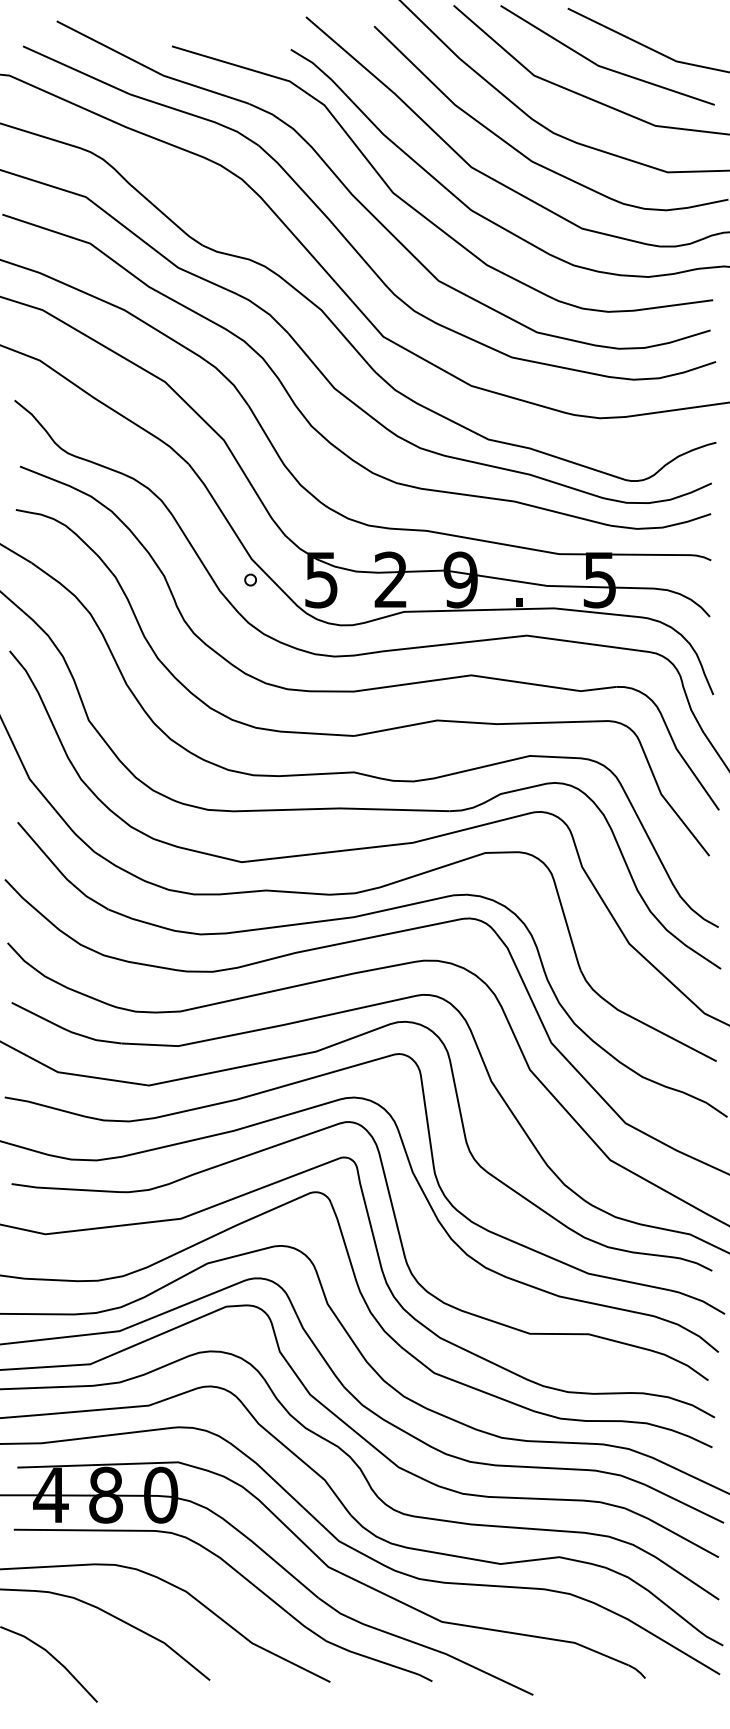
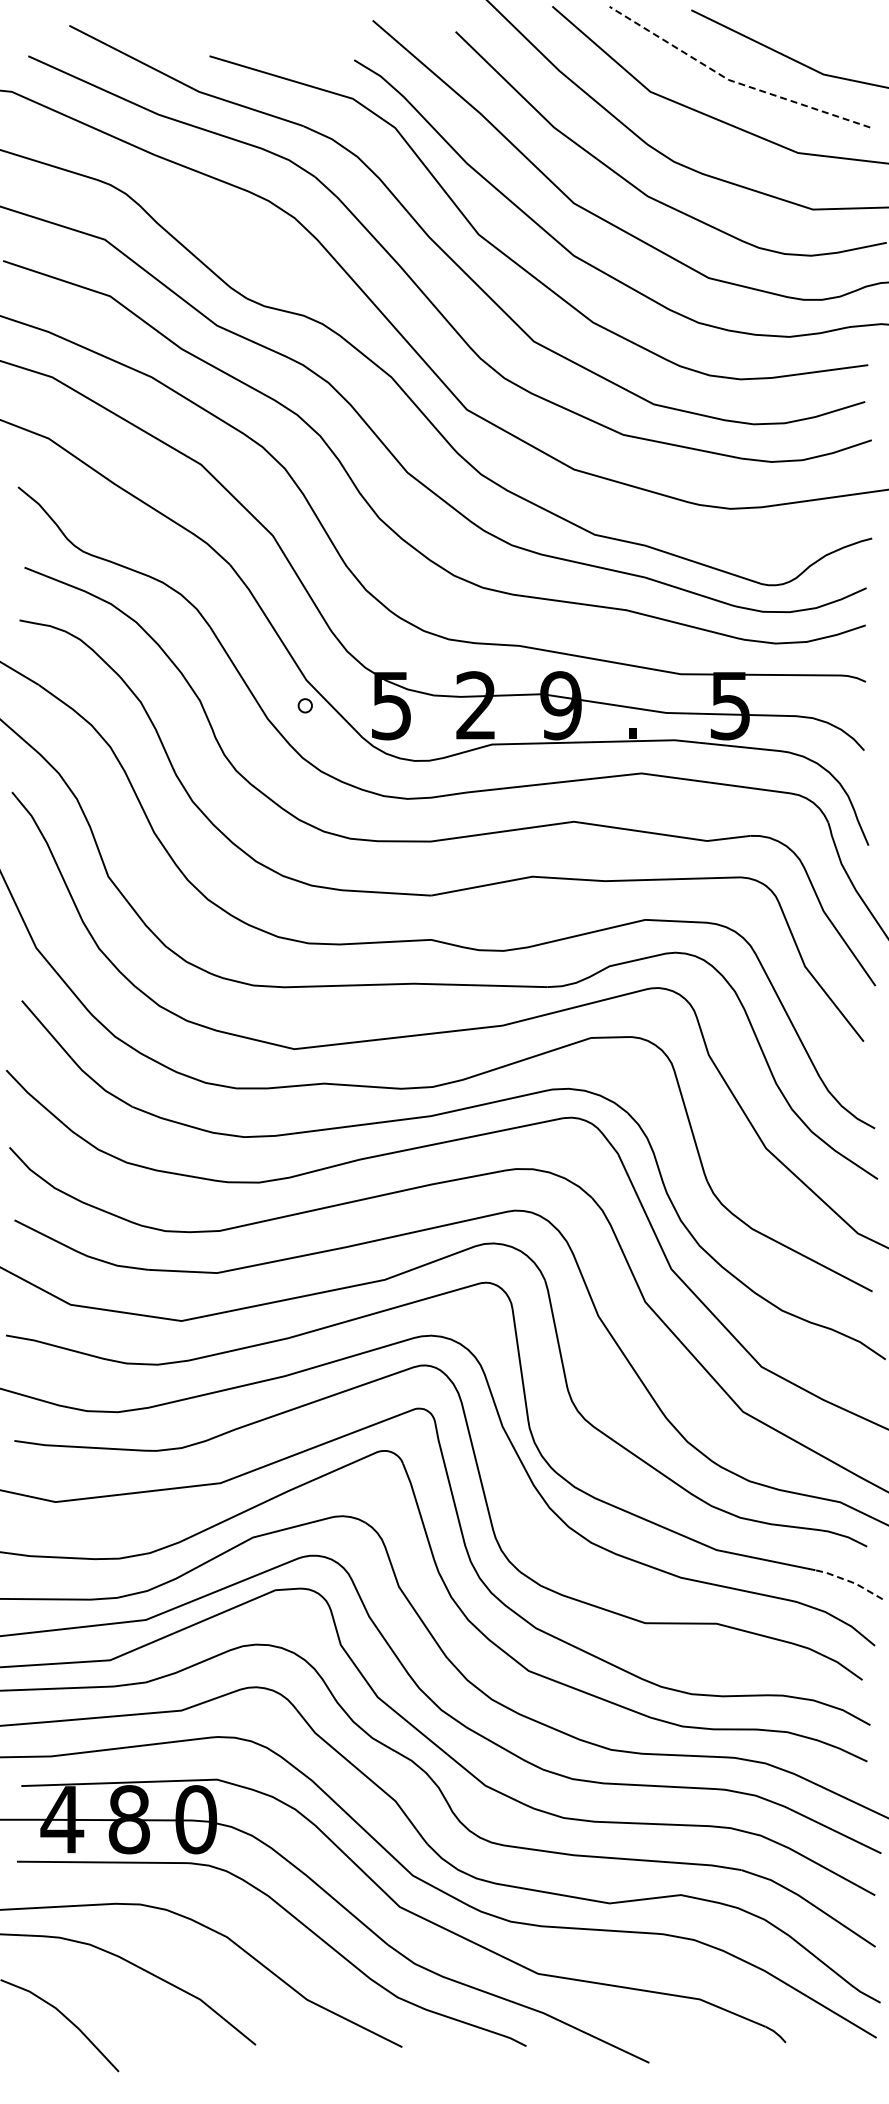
line: (601, 67) -> (732, 81), solid -> dashed
line: (697, 1299) -> (849, 1581), solid -> dashed

